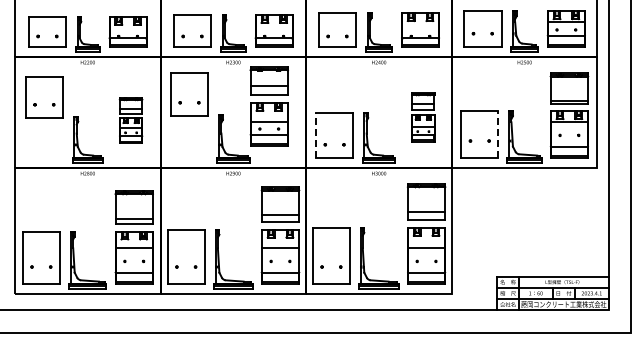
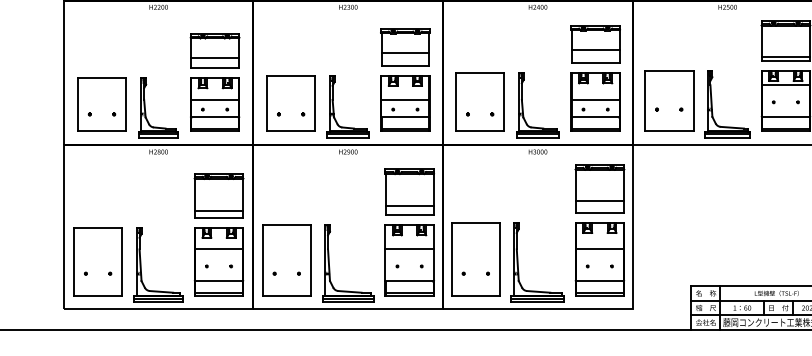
part: (189, 94) -> (291, 103), moved
part: (44, 97) -> (102, 105), moved
part: (268, 106) -> (404, 80), moved
part: (423, 117) -> (595, 78), size x1.67
part: (130, 120) -> (214, 82), size x1.67
line: (316, 134) -> (456, 101), dashed -> solid
line: (498, 134) -> (693, 101), dashed -> solid

